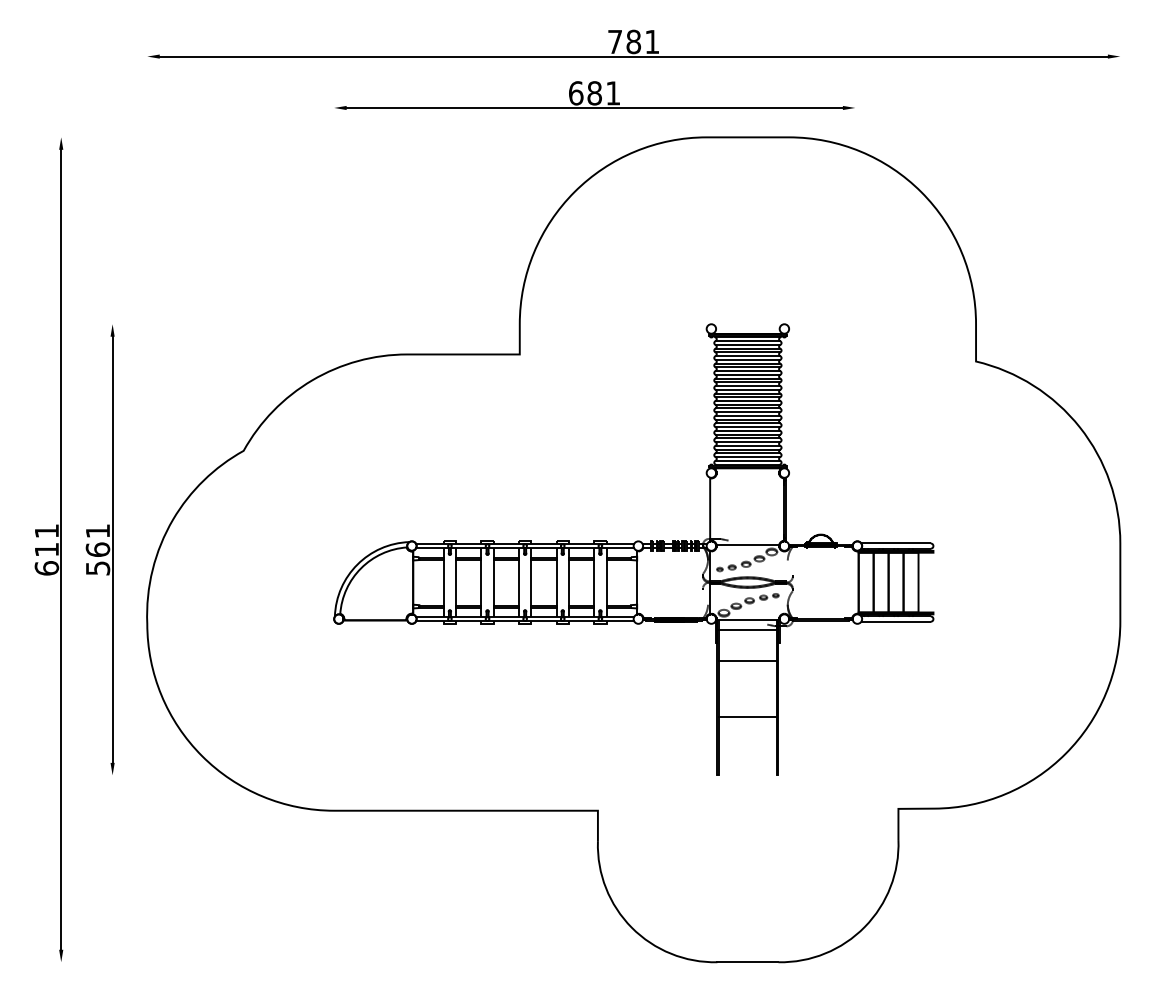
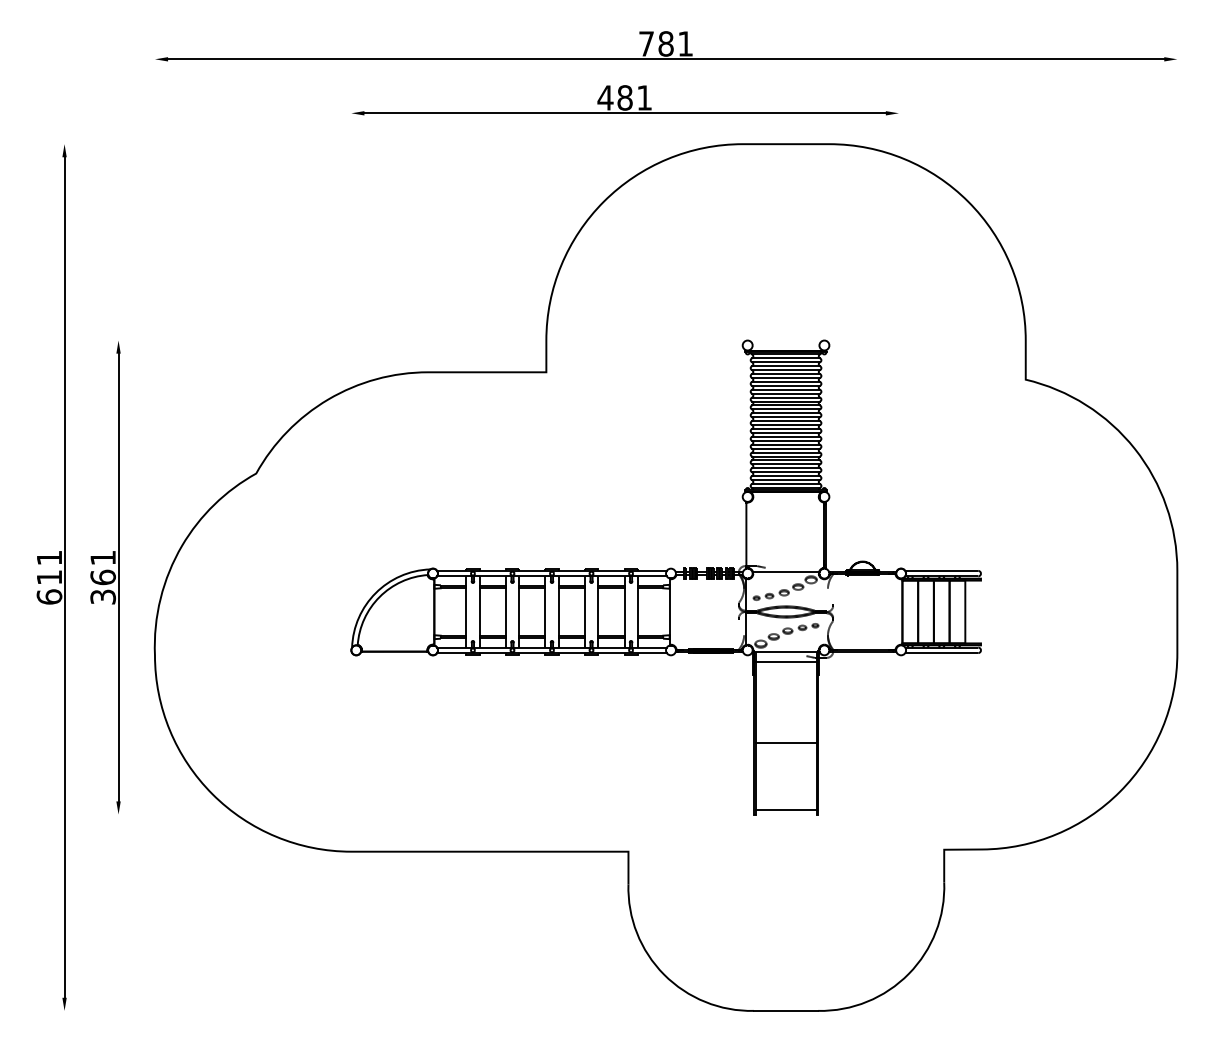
text: (575, 93) -> (604, 98), 681 -> 481
text: (97, 567) -> (102, 596), 561 -> 361
line: (747, 660) -> (785, 742), moved
line: (747, 716) -> (785, 810), moved

